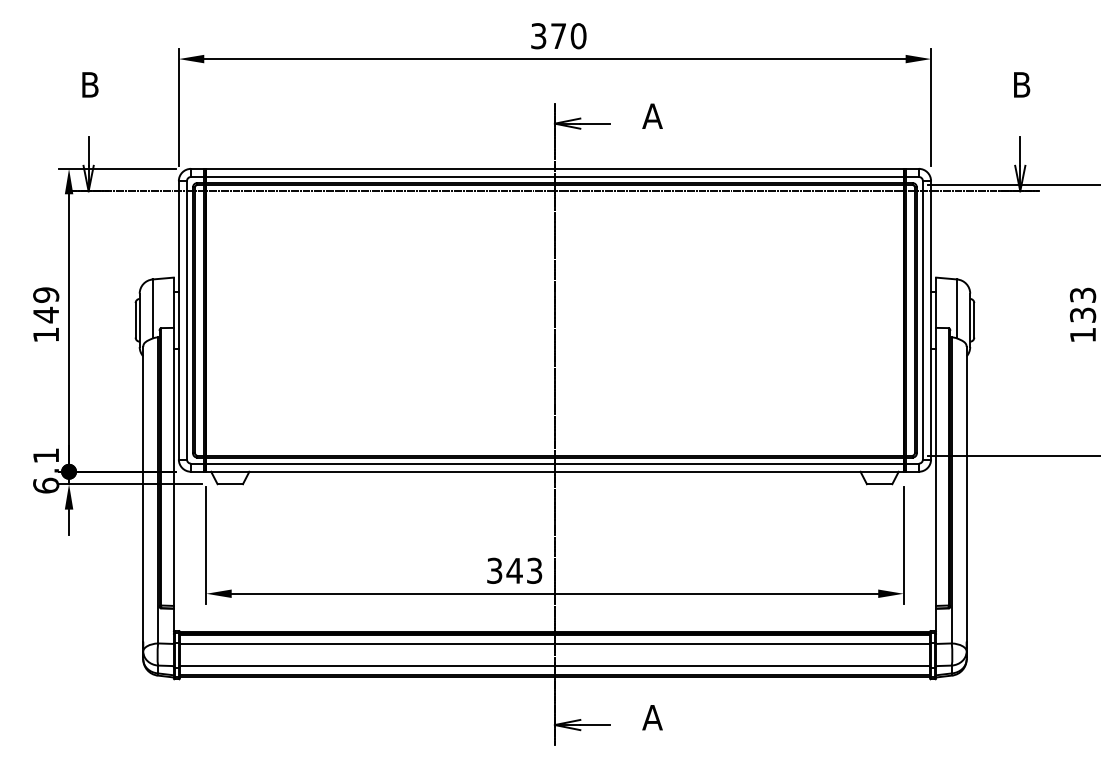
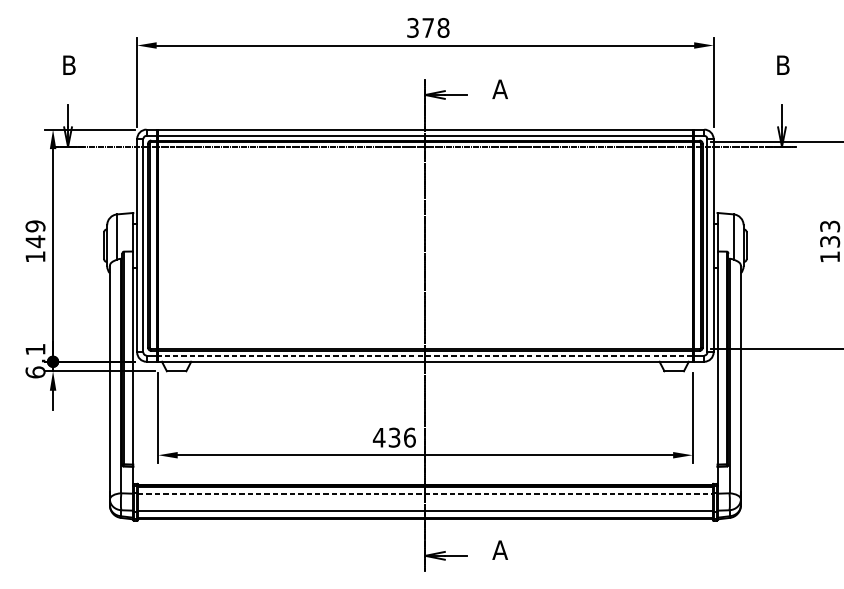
text: (578, 36) -> (443, 28), 370 -> 378
line: (554, 463) -> (425, 355), solid -> dashed
text: (514, 570) -> (394, 437), 343 -> 436
line: (555, 643) -> (425, 493), solid -> dashed

